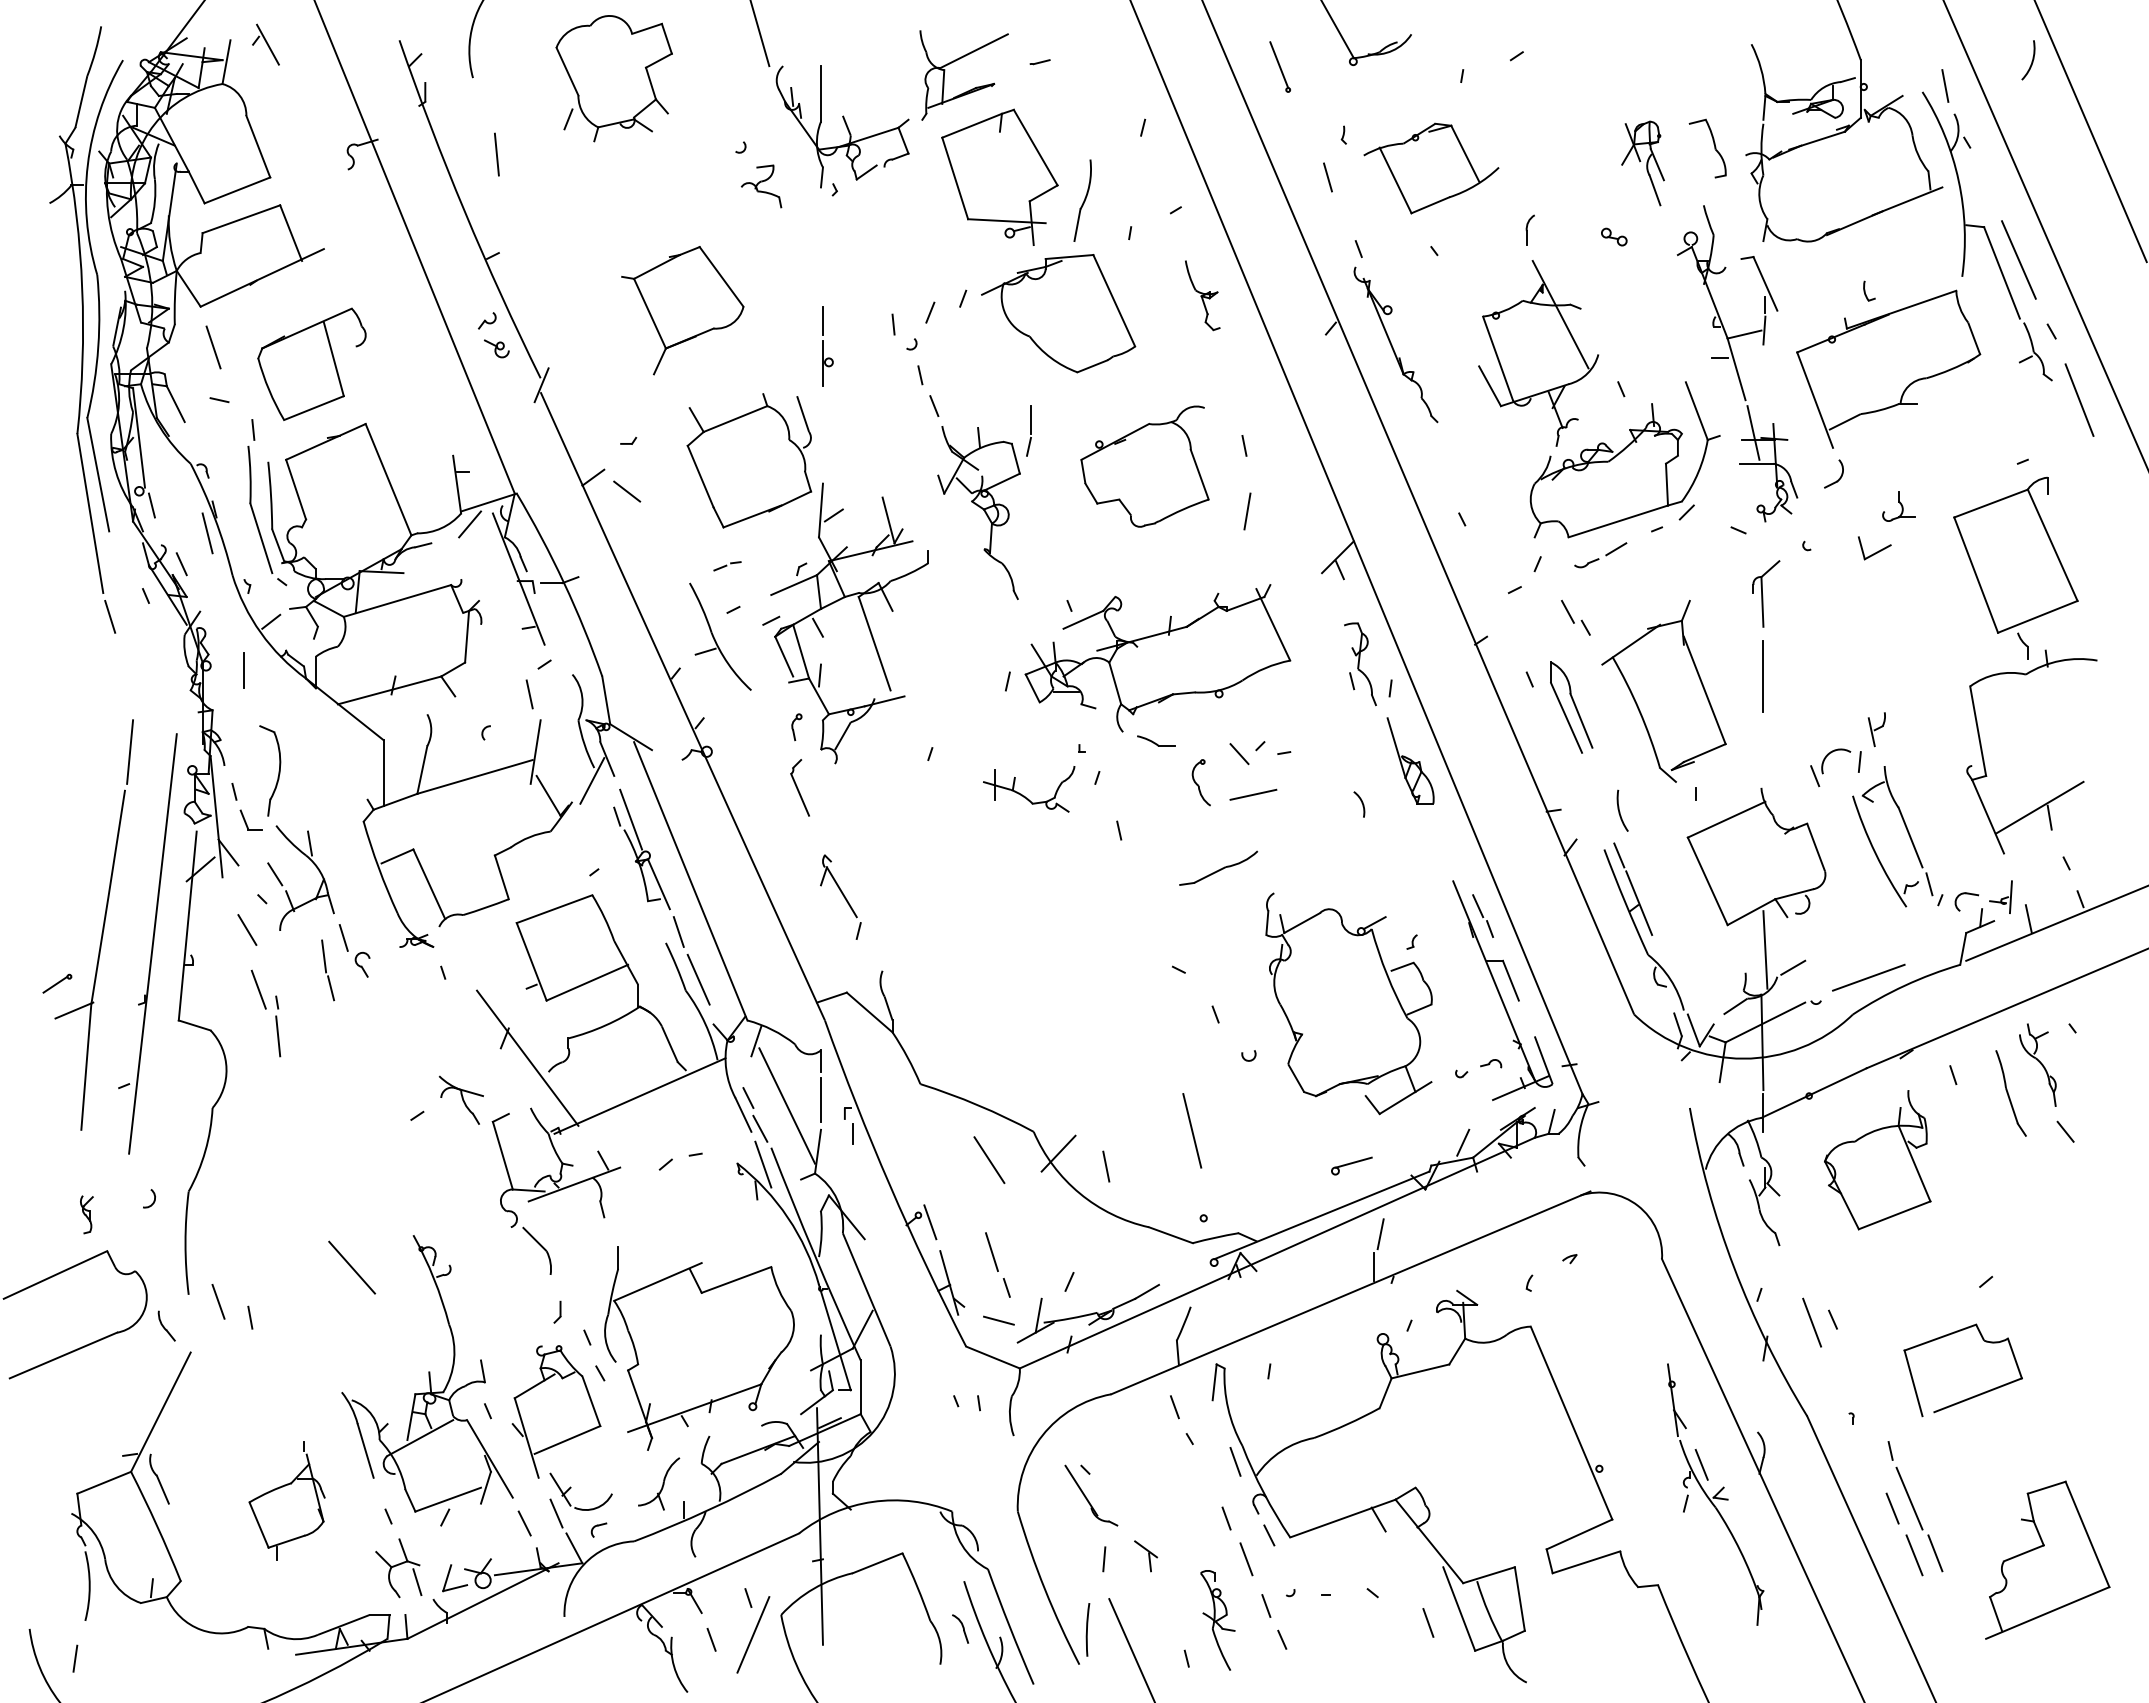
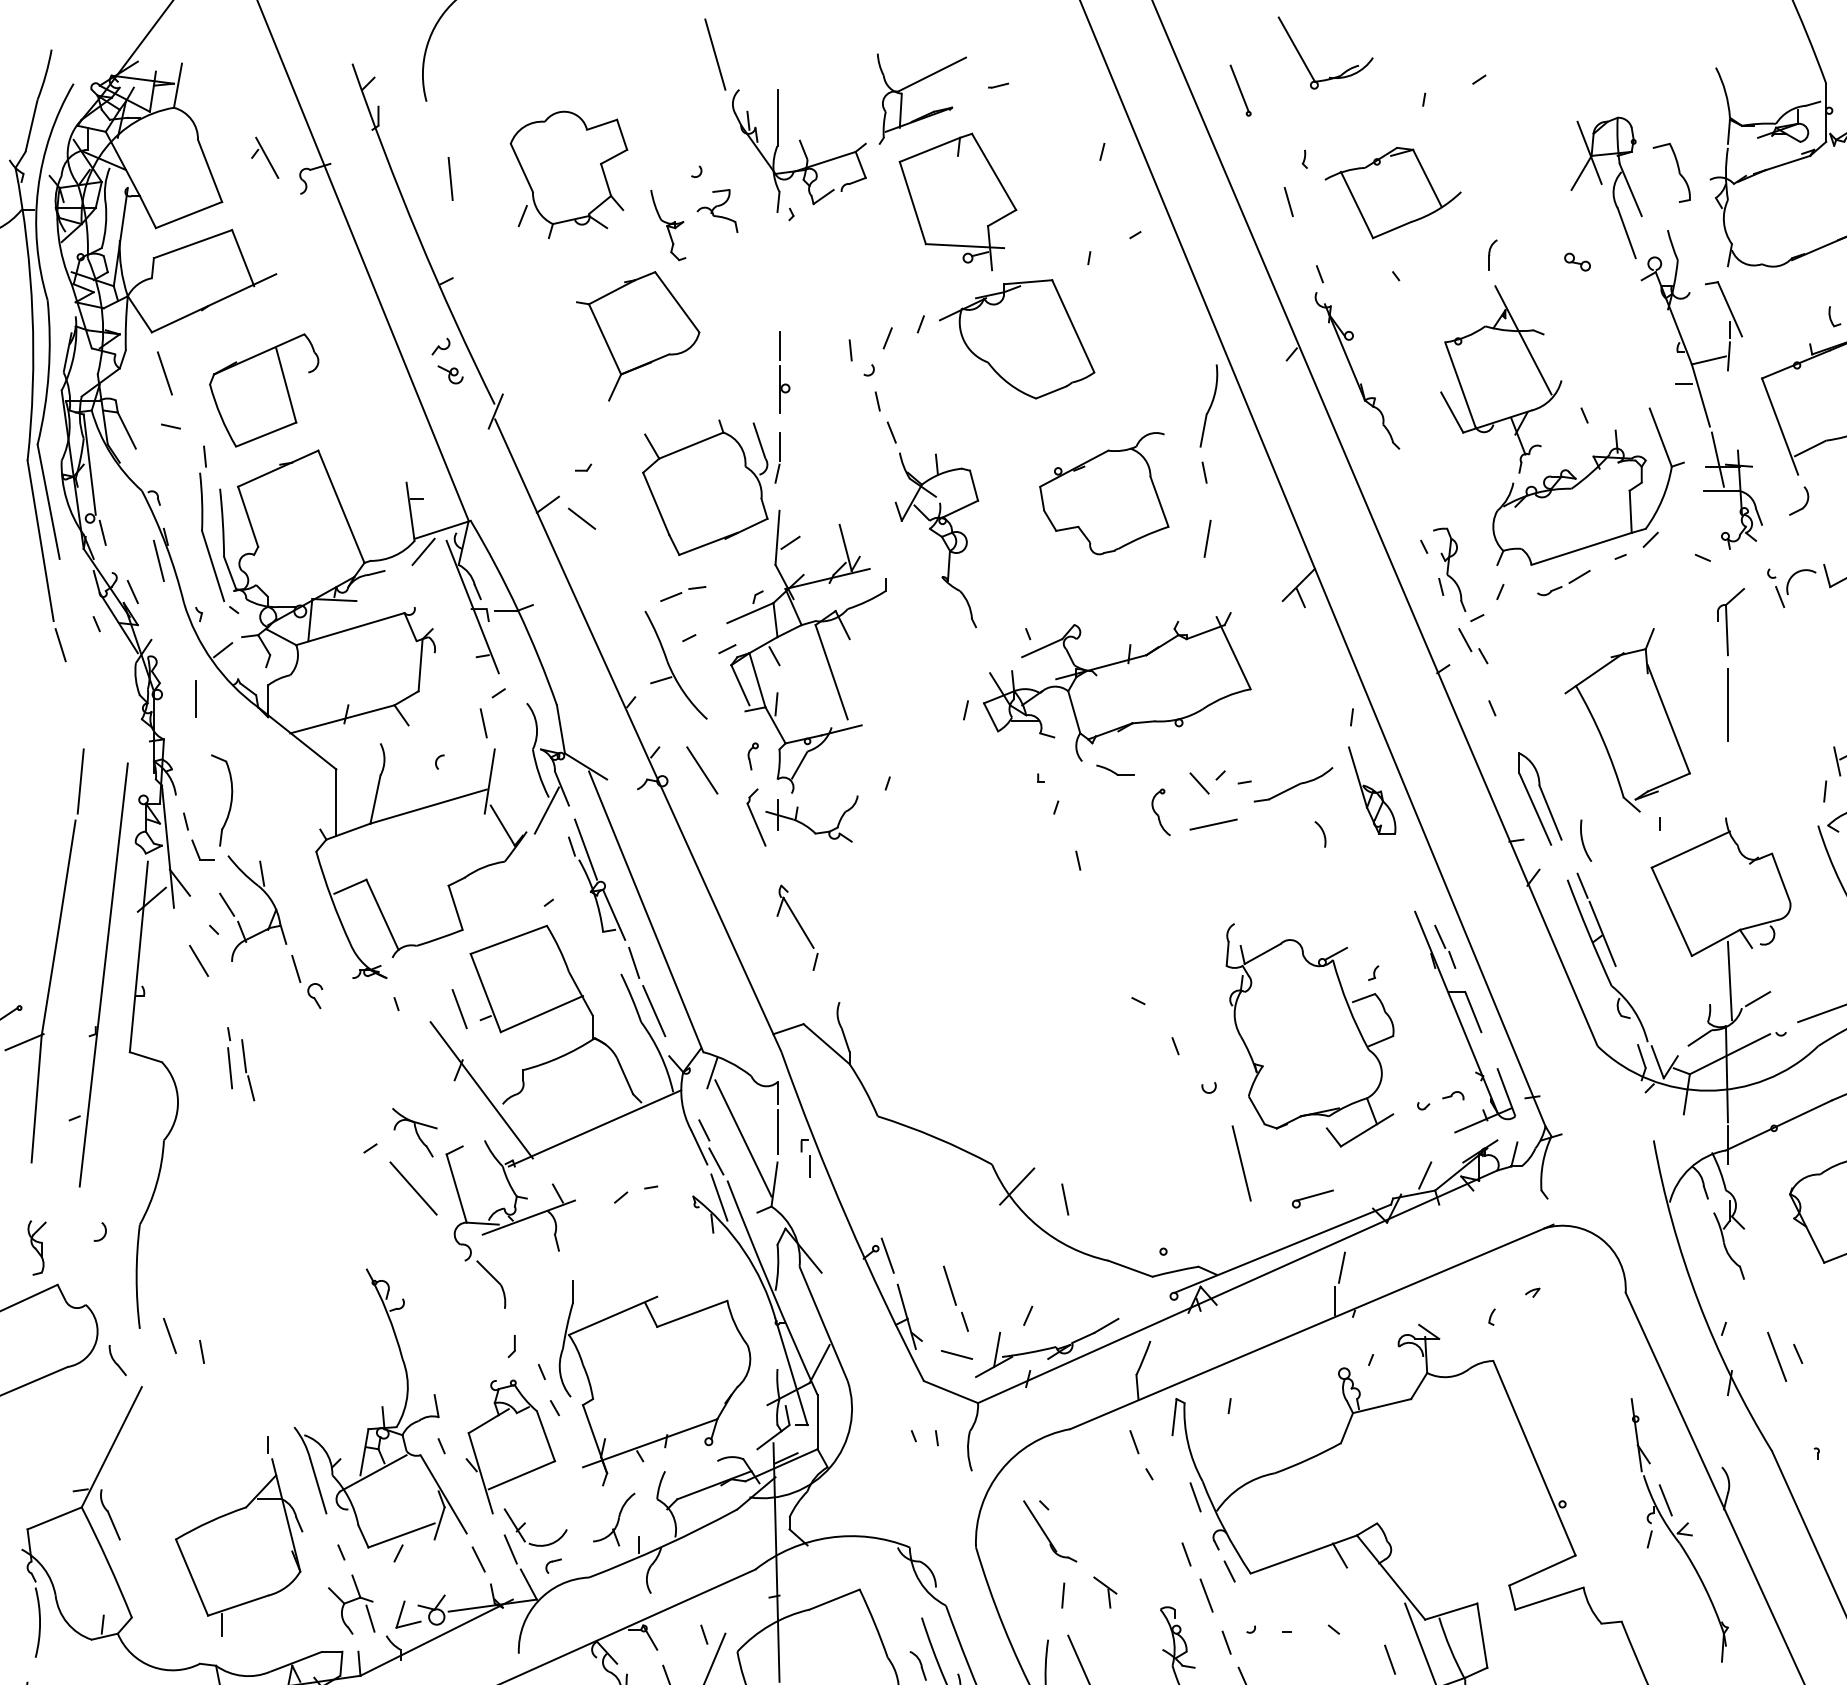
part: (265, 44) -> (264, 157), moved
part: (613, 78) -> (568, 174), moved
part: (1642, 163) -> (1606, 187), size x1.67
part: (1082, 200) -> (1208, 405), moved
part: (1202, 295) -> (668, 225), moved
part: (1028, 430) -> (777, 457), moved
part: (727, 566) -> (683, 594), size x1.67
part: (1575, 617) -> (1472, 645), moved
part: (1360, 664) -> (1449, 570), moved
part: (1571, 707) -> (1540, 799), moved
part: (1823, 767) -> (1788, 588), moved
part: (1024, 795) -> (807, 825), moved
part: (1218, 867) -> (1293, 783), moved
part: (327, 970) -> (247, 1070), moved
line: (258, 989) -> (459, 1008), moved
line: (1192, 1130) -> (1241, 1163), moved
line: (989, 1159) -> (702, 769), moved
part: (86, 1214) -> (36, 1247), size x1.43
line: (352, 1267) -> (413, 1188), moved
part: (286, 1500) -> (238, 1536), size x1.67

